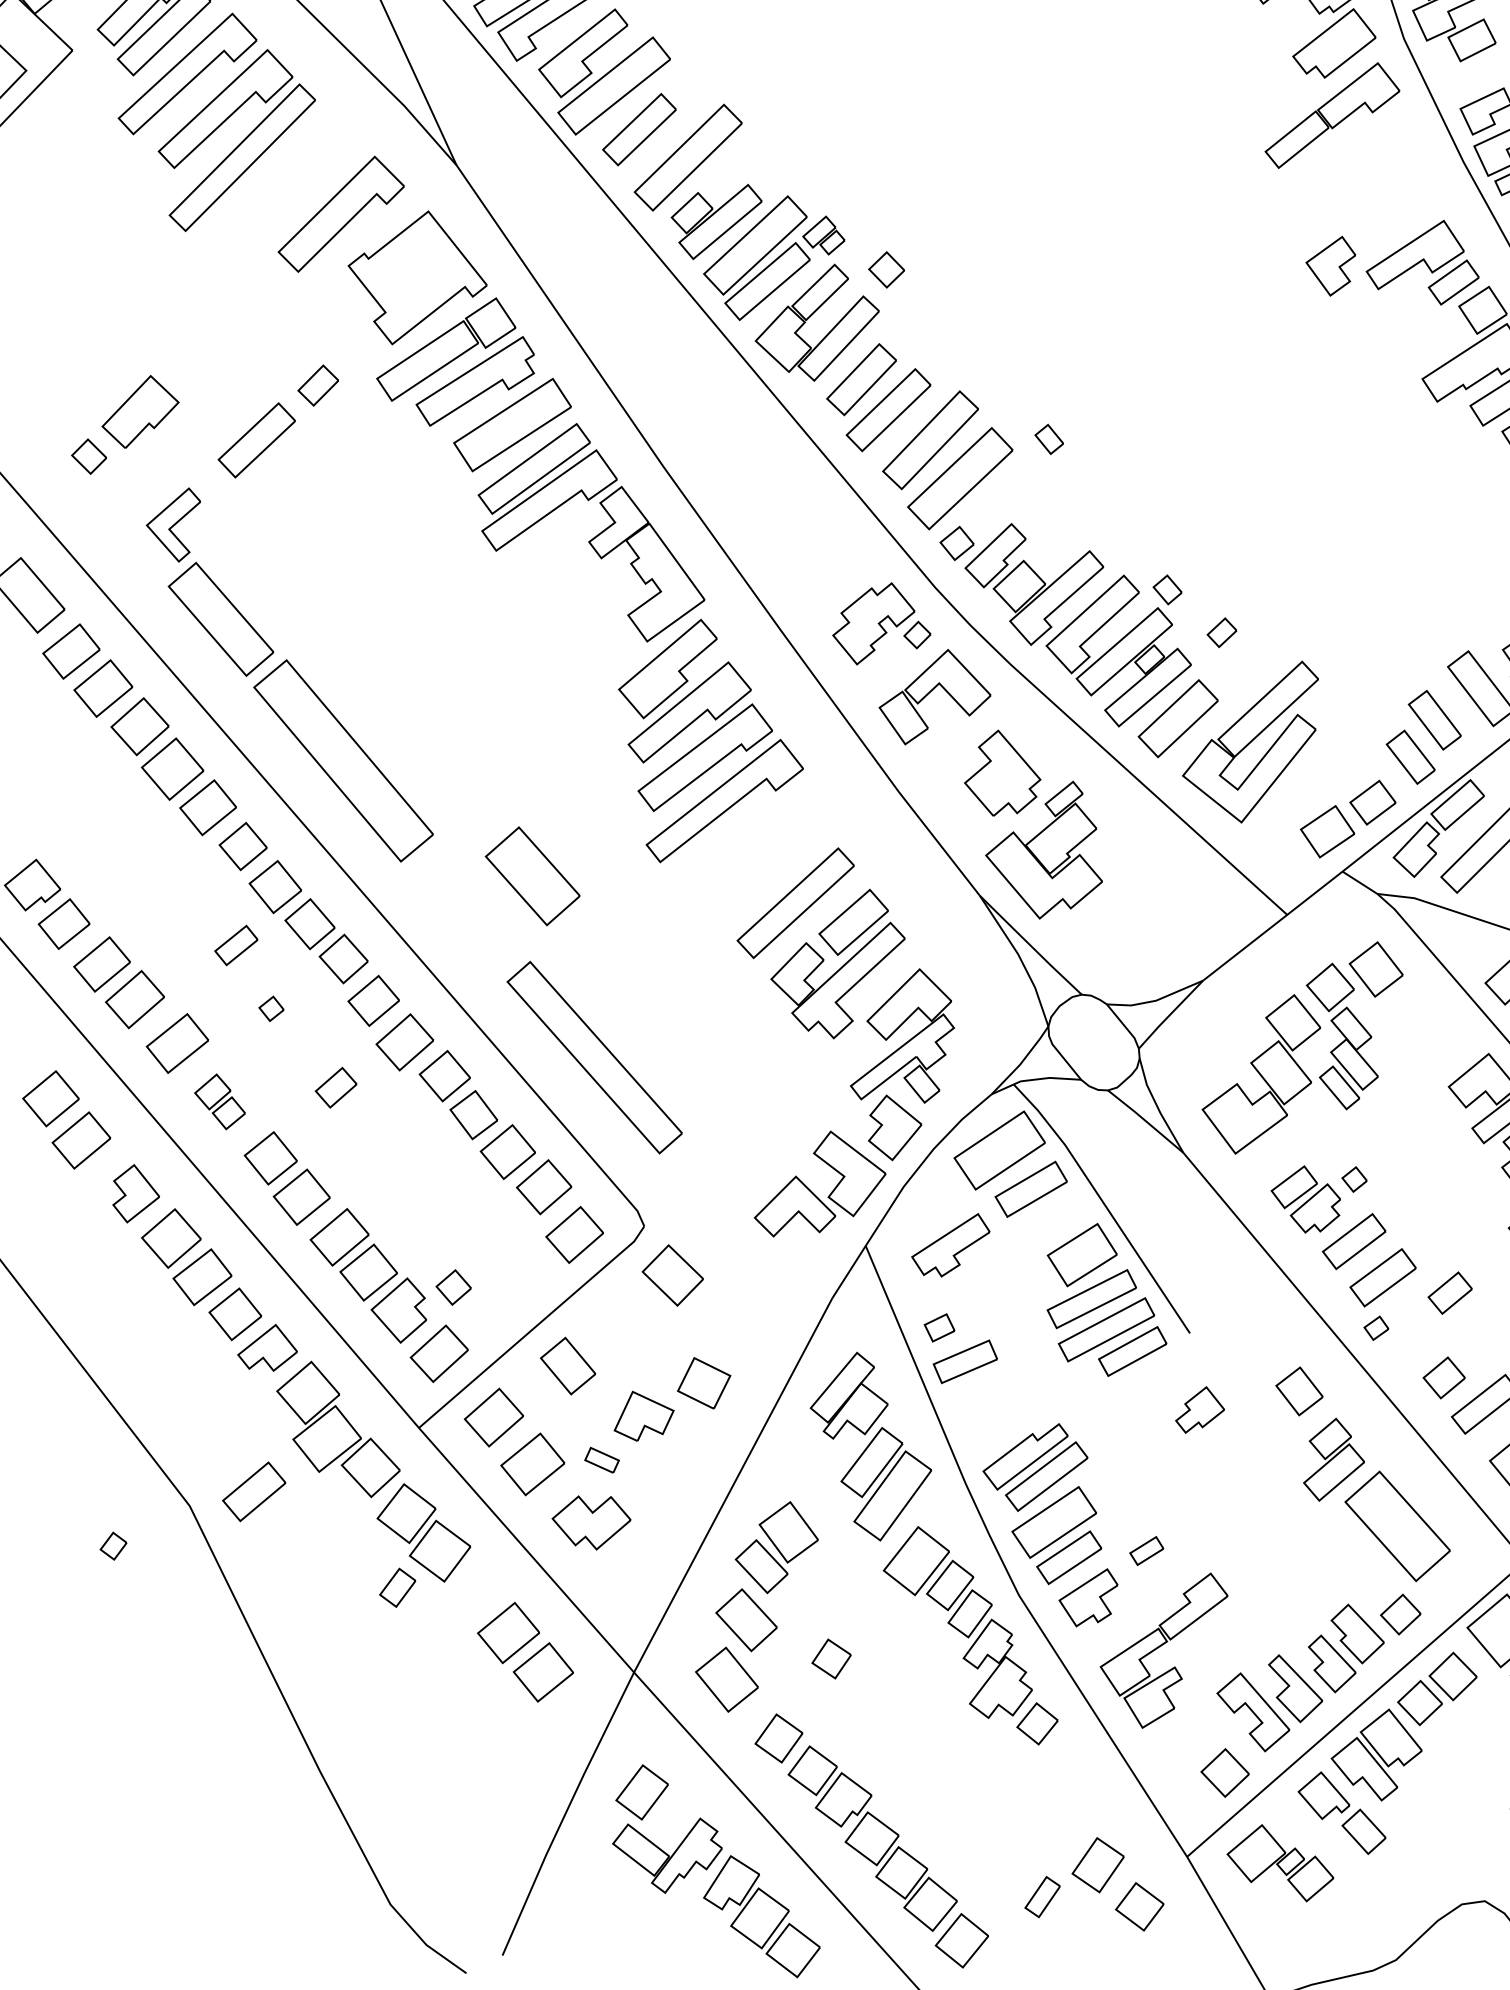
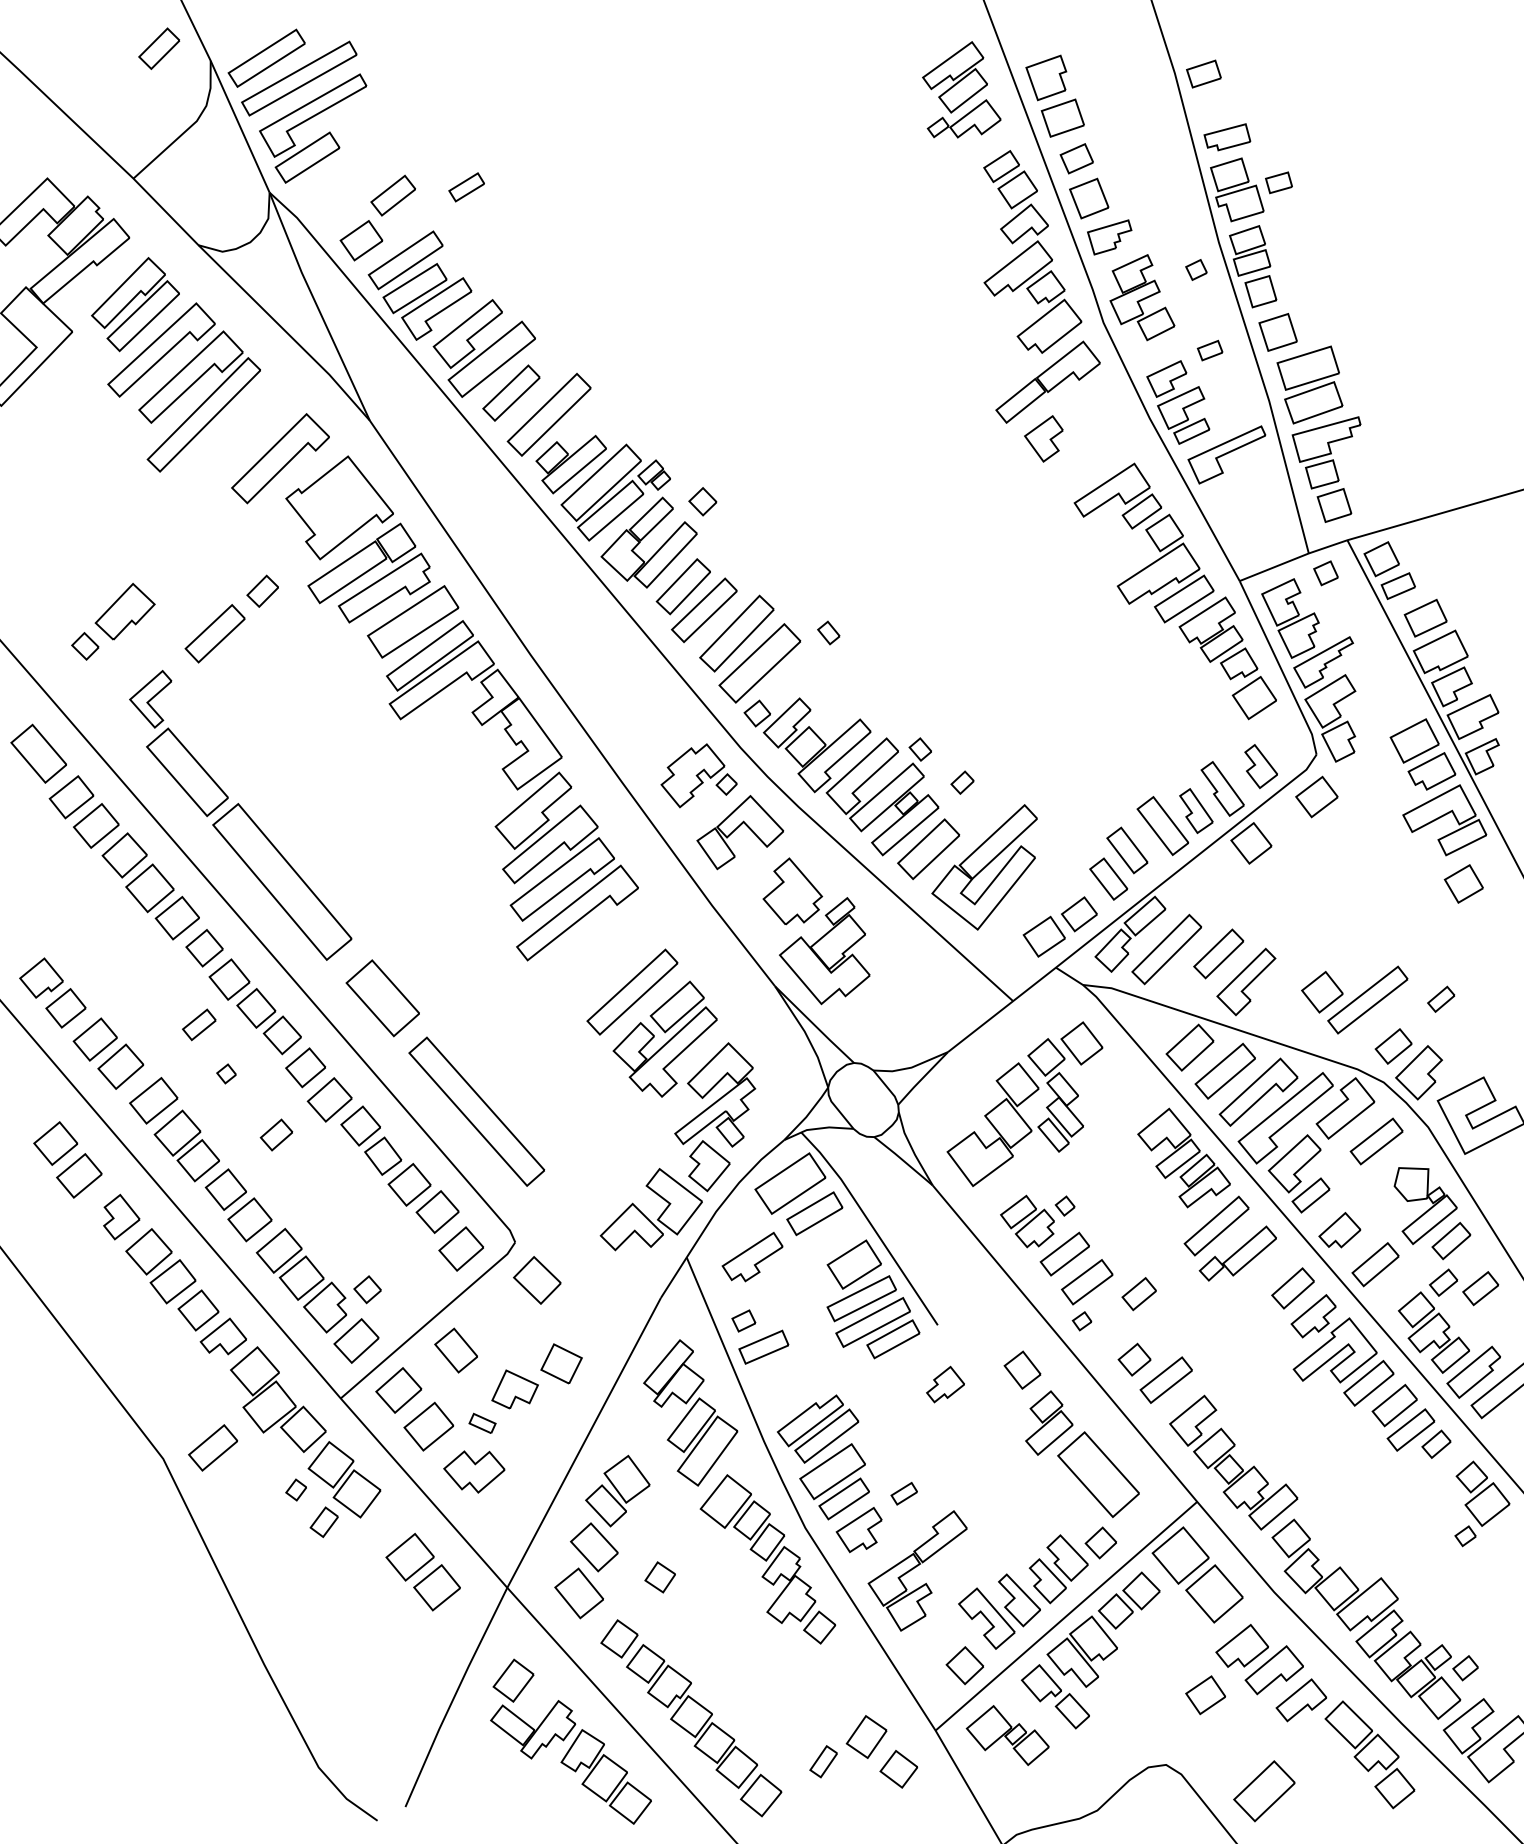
part: (1330, 265) -> (1043, 438), moved
part: (532, 876) -> (382, 998), moved
part: (219, 1101) -> (186, 1145), size x1.67
part: (112, 1545) -> (295, 1489), moved

